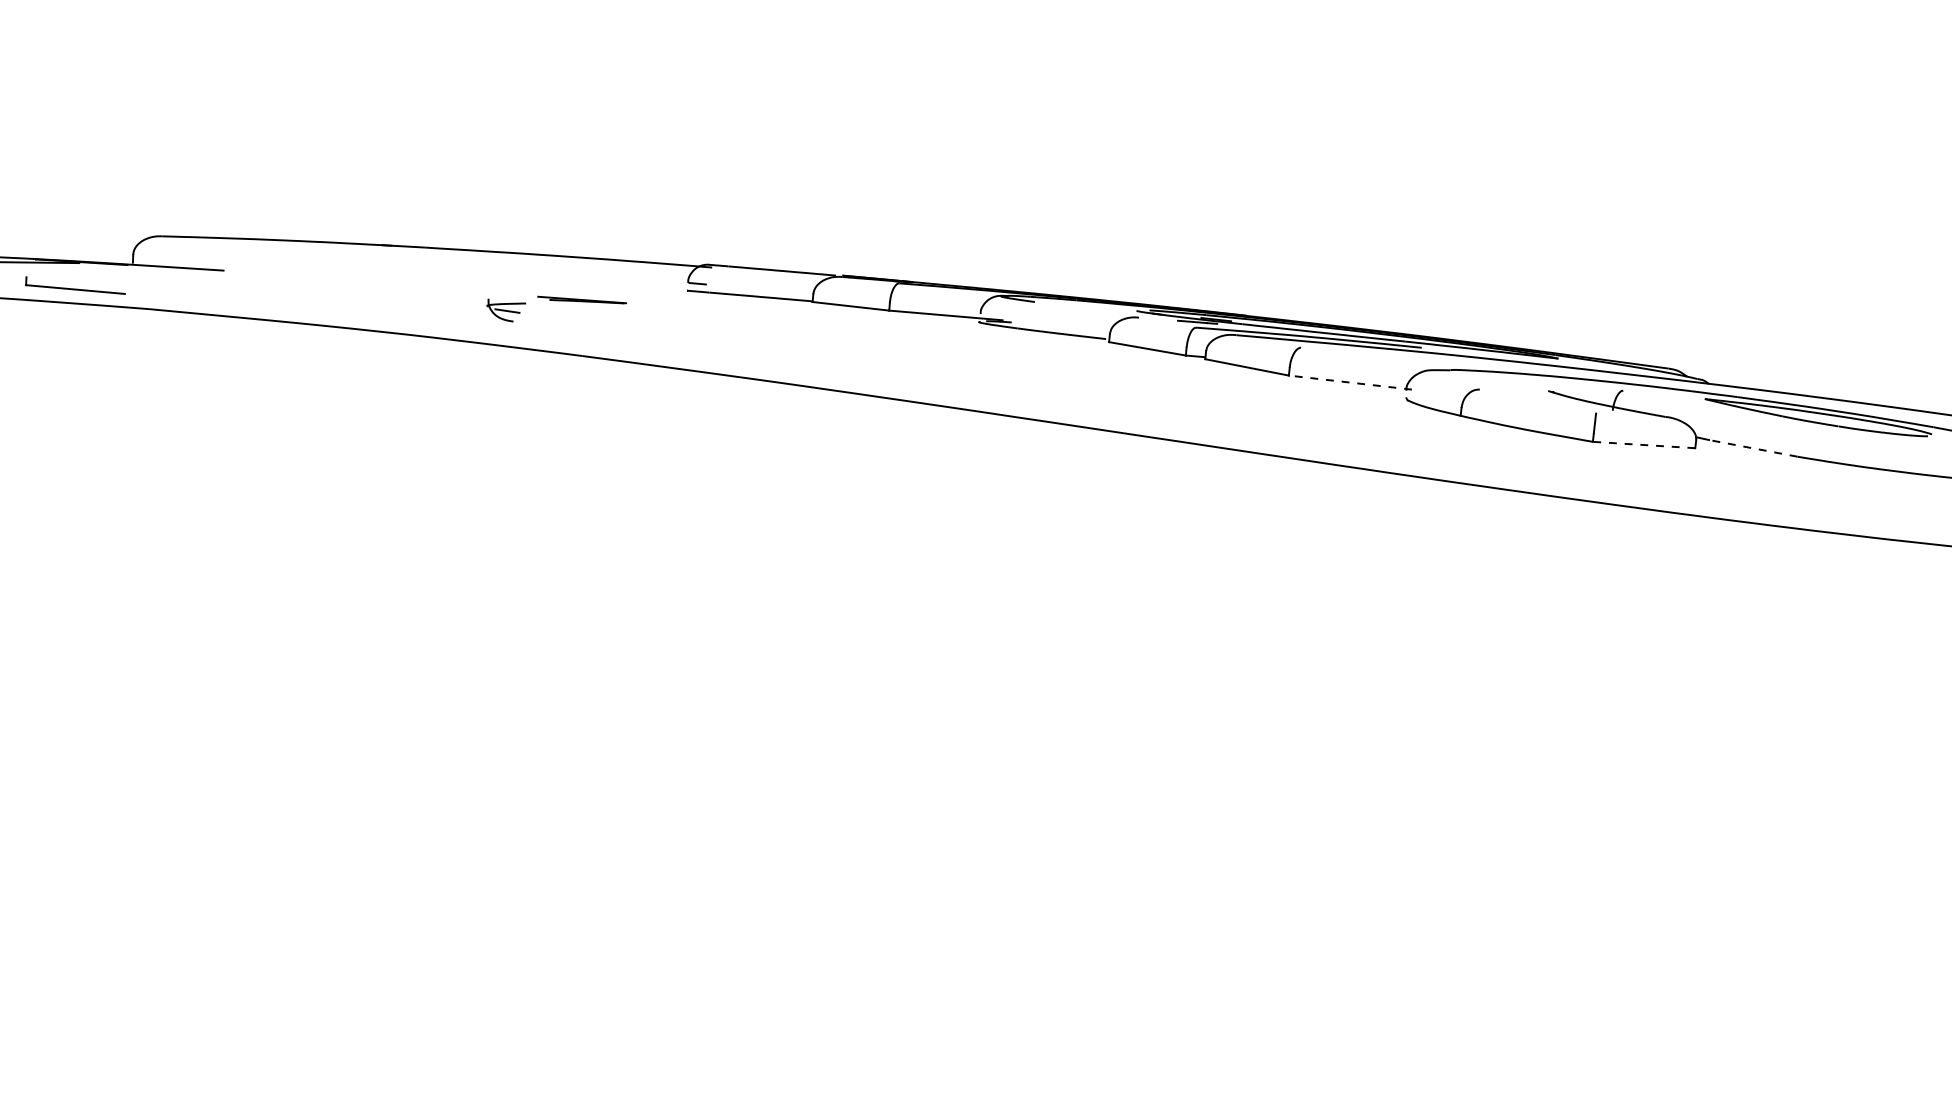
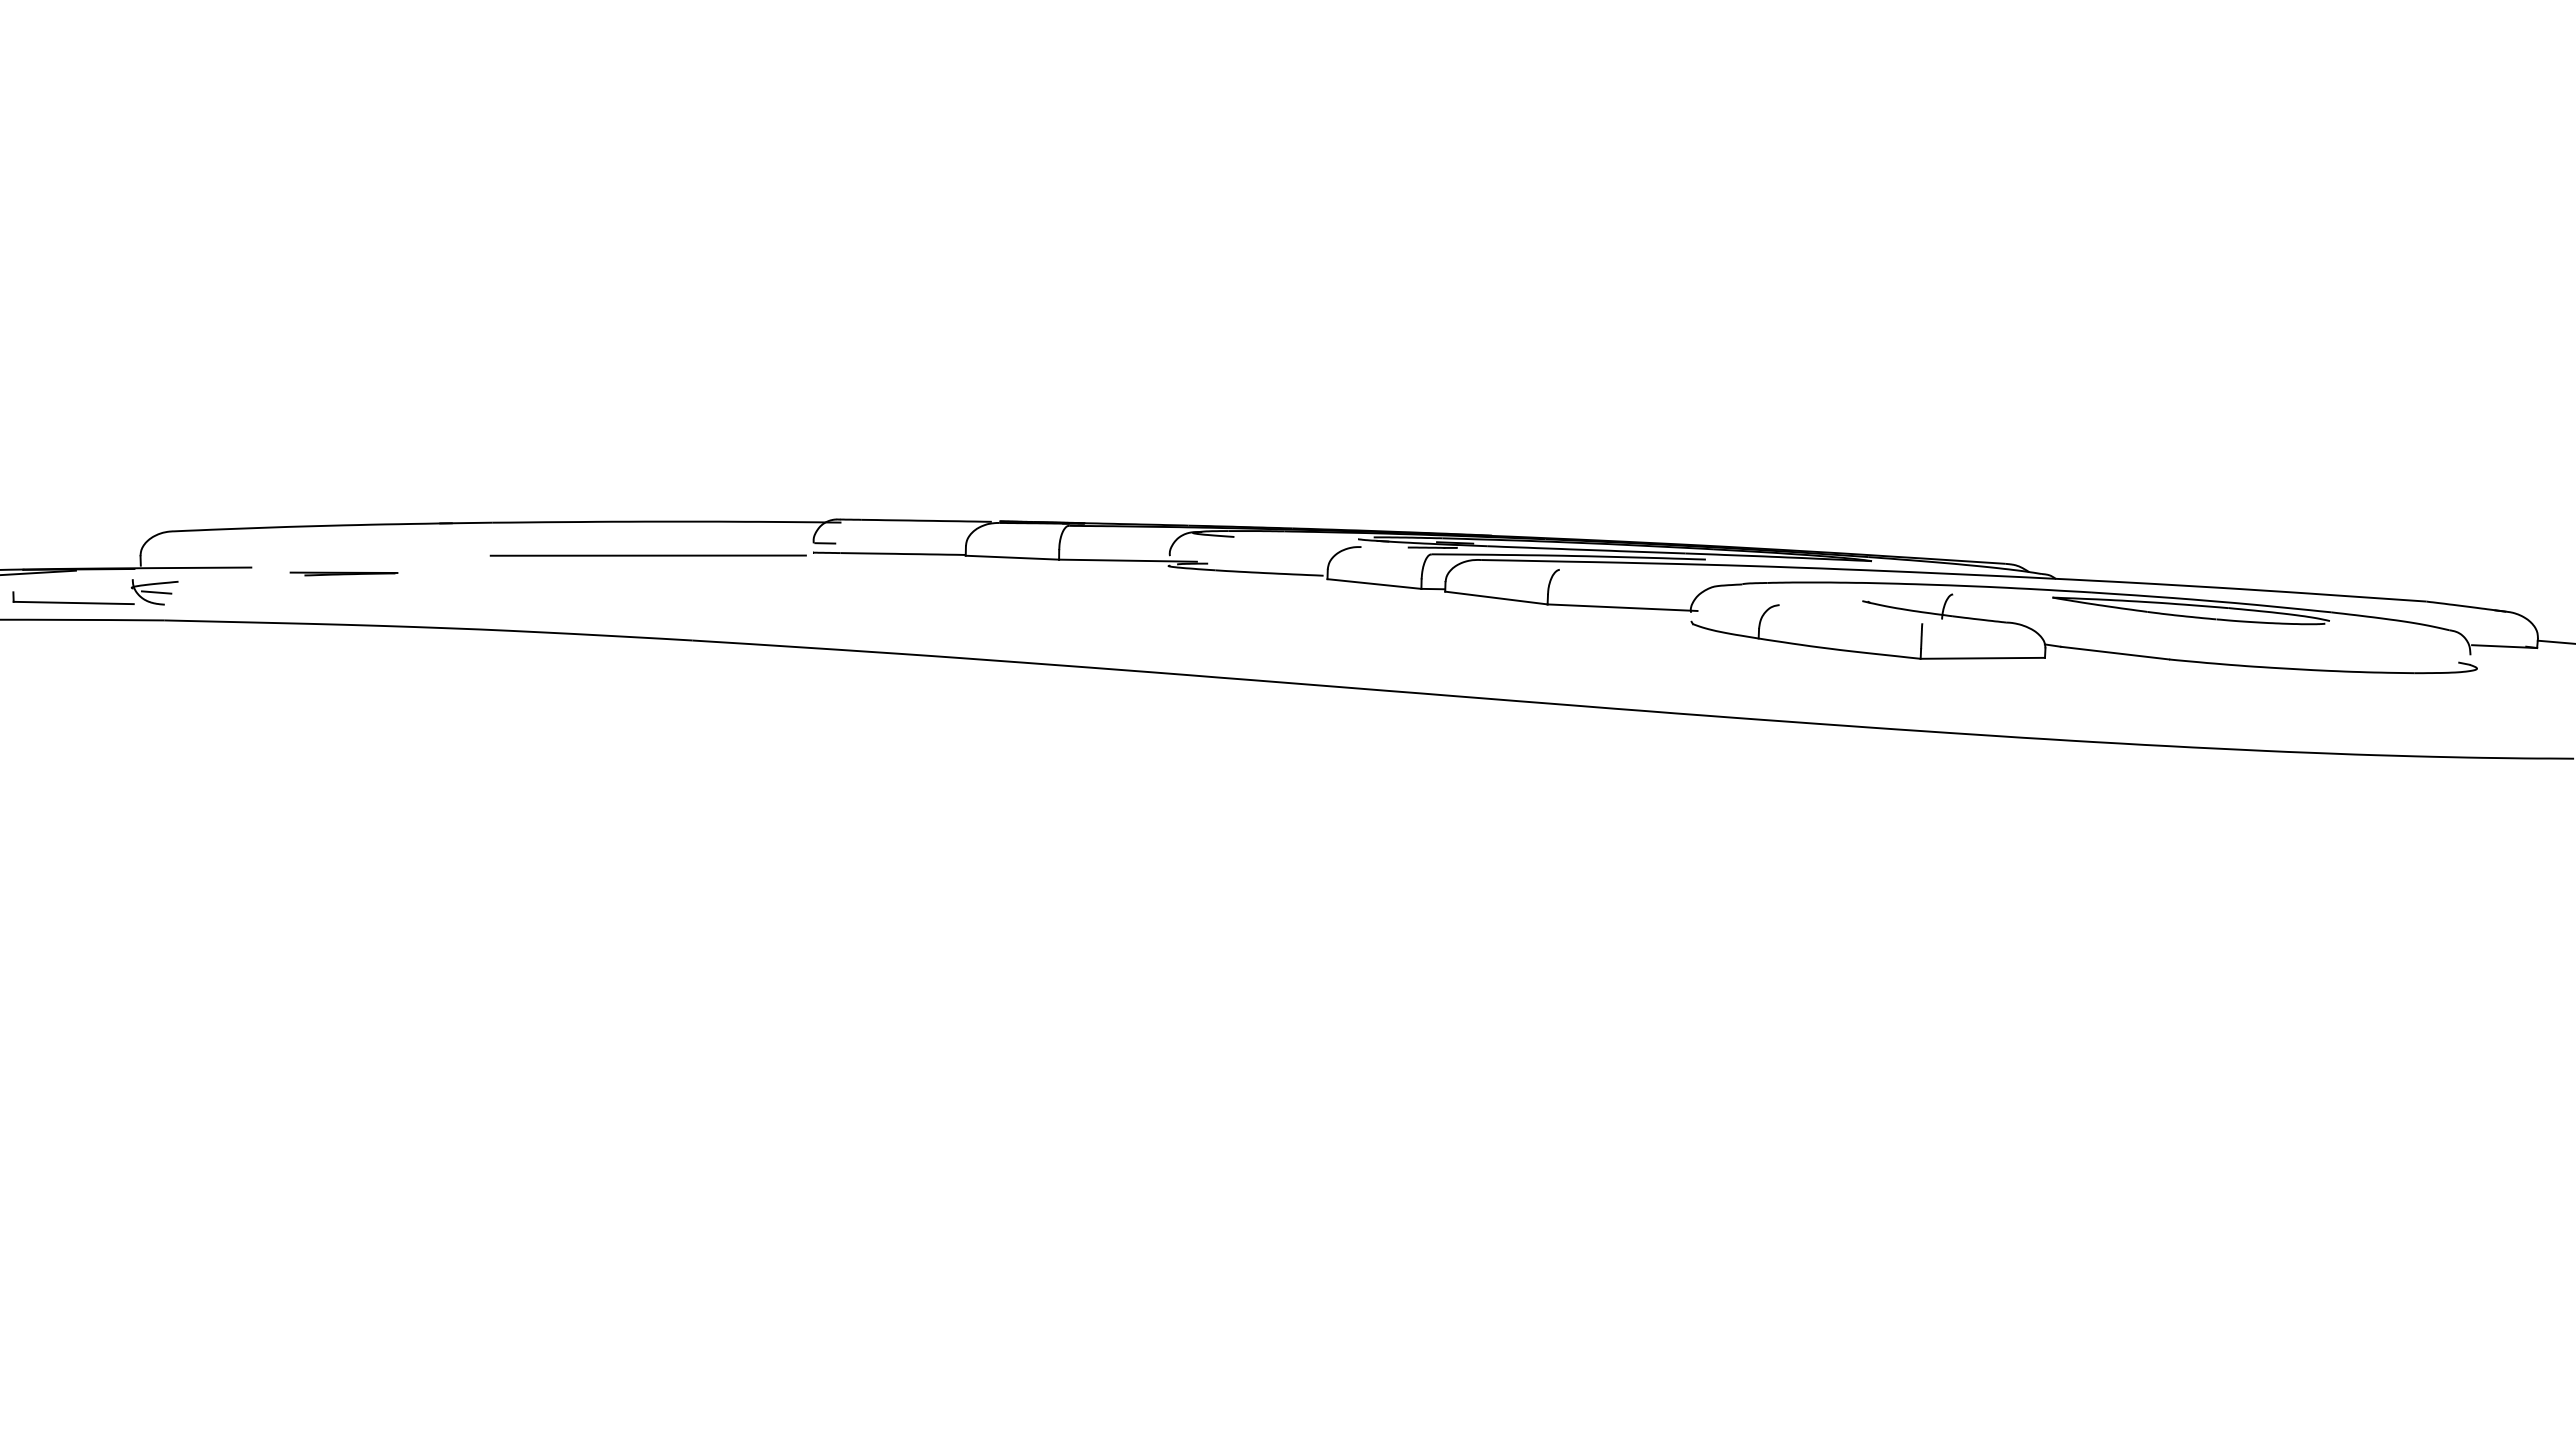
line: (550, 283) -> (647, 555), added
part: (581, 300) -> (343, 573), moved
part: (505, 310) -> (154, 592), moved
line: (1350, 382) -> (1622, 607), dashed -> solid
line: (1643, 445) -> (1982, 658), dashed -> solid
line: (1753, 448) -> (2115, 653), dashed -> solid

